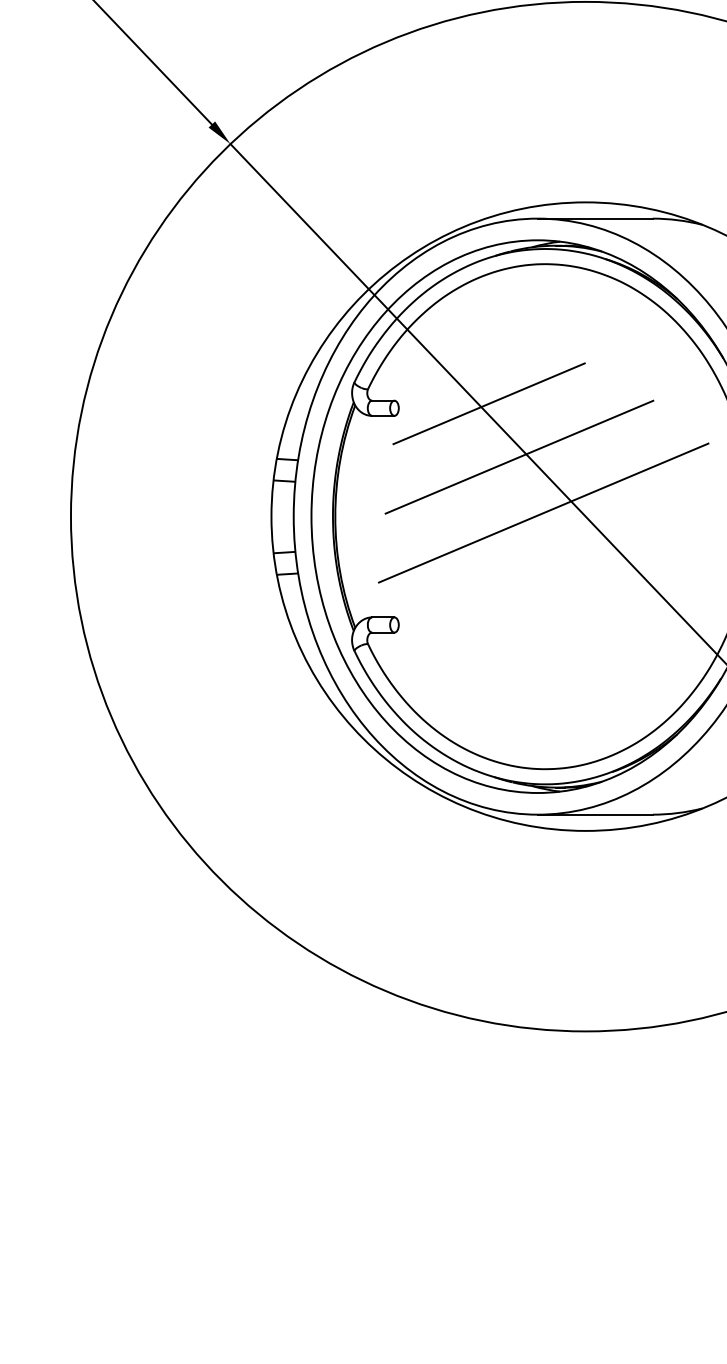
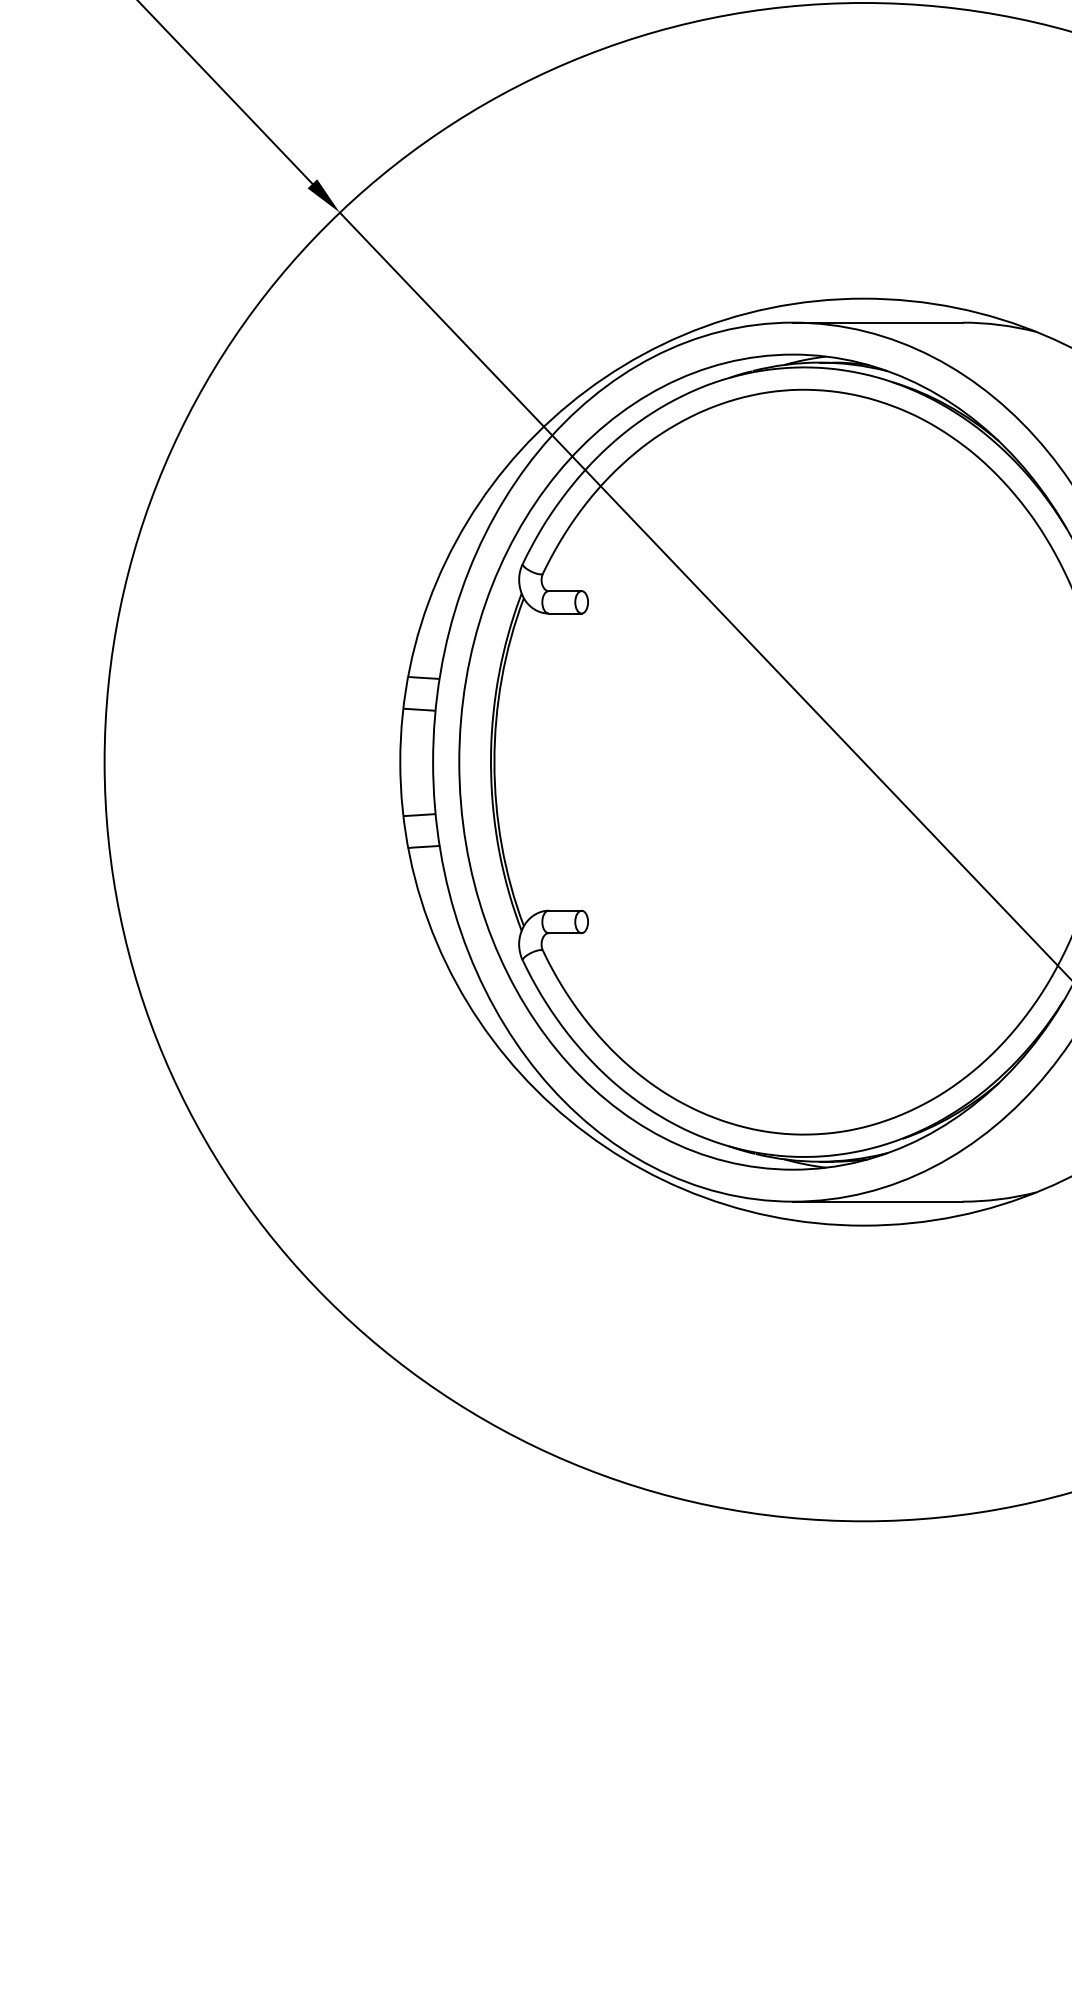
line: (488, 403) -> (720, 595), removed
line: (519, 456) -> (766, 673), removed
line: (543, 512) -> (801, 756), removed

